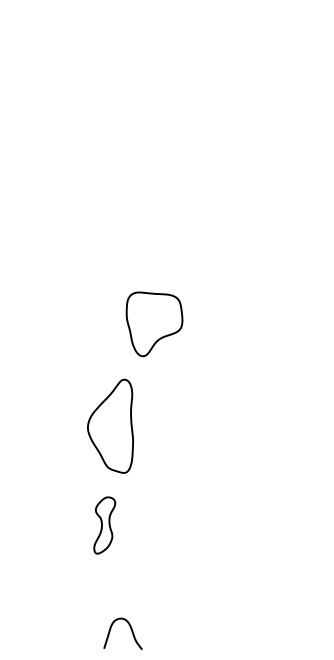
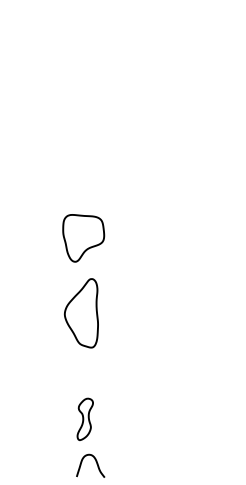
part: (154, 324) -> (83, 238), moved
part: (104, 525) -> (85, 419), moved

